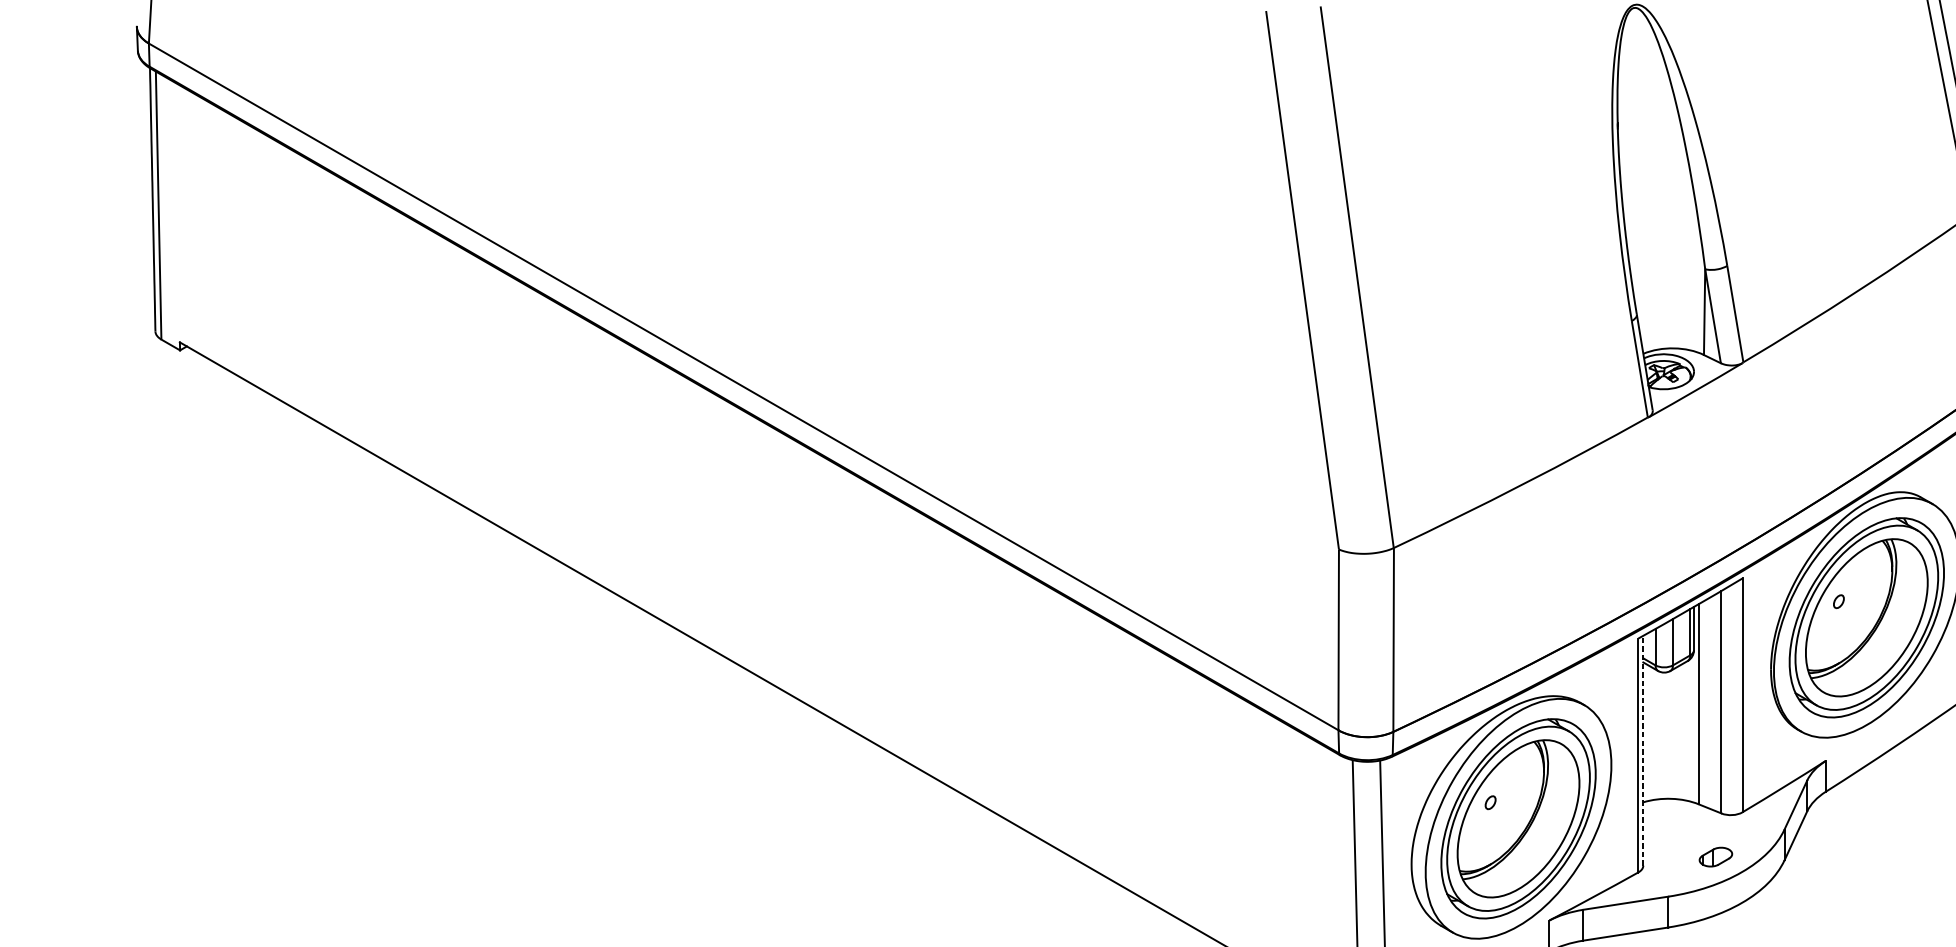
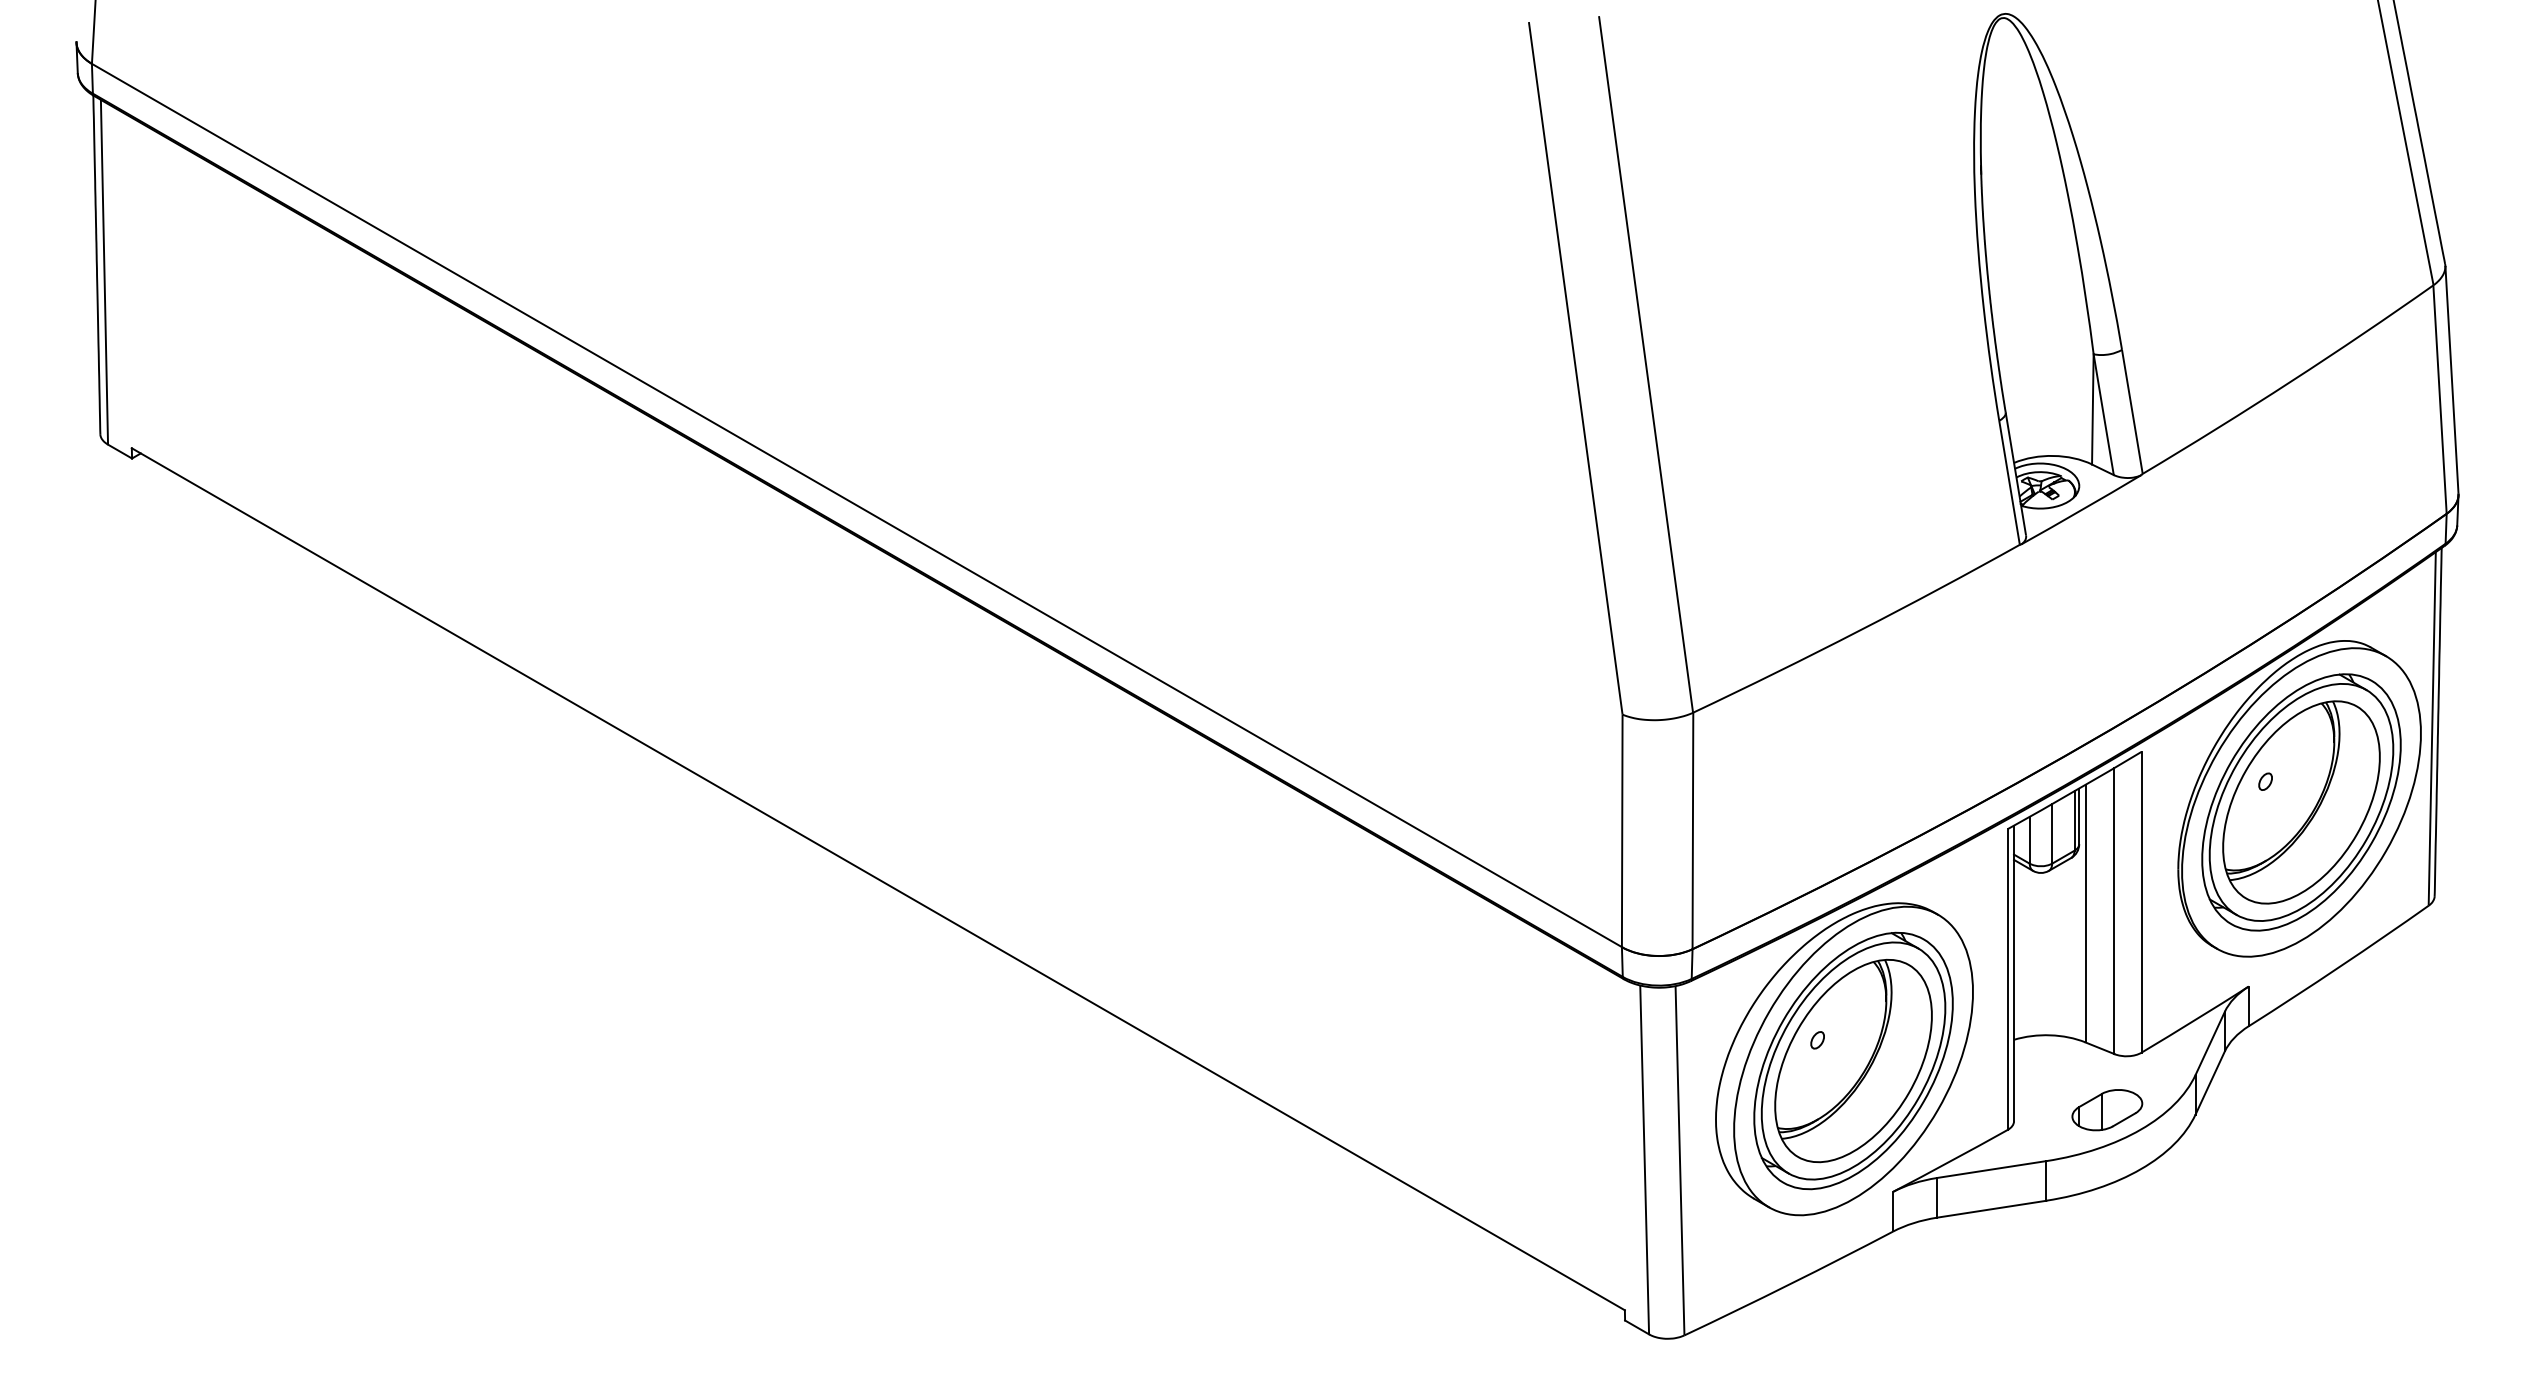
line: (1643, 750) -> (2014, 973), dashed -> solid
part: (1715, 857) -> (2107, 1110), size x1.67

